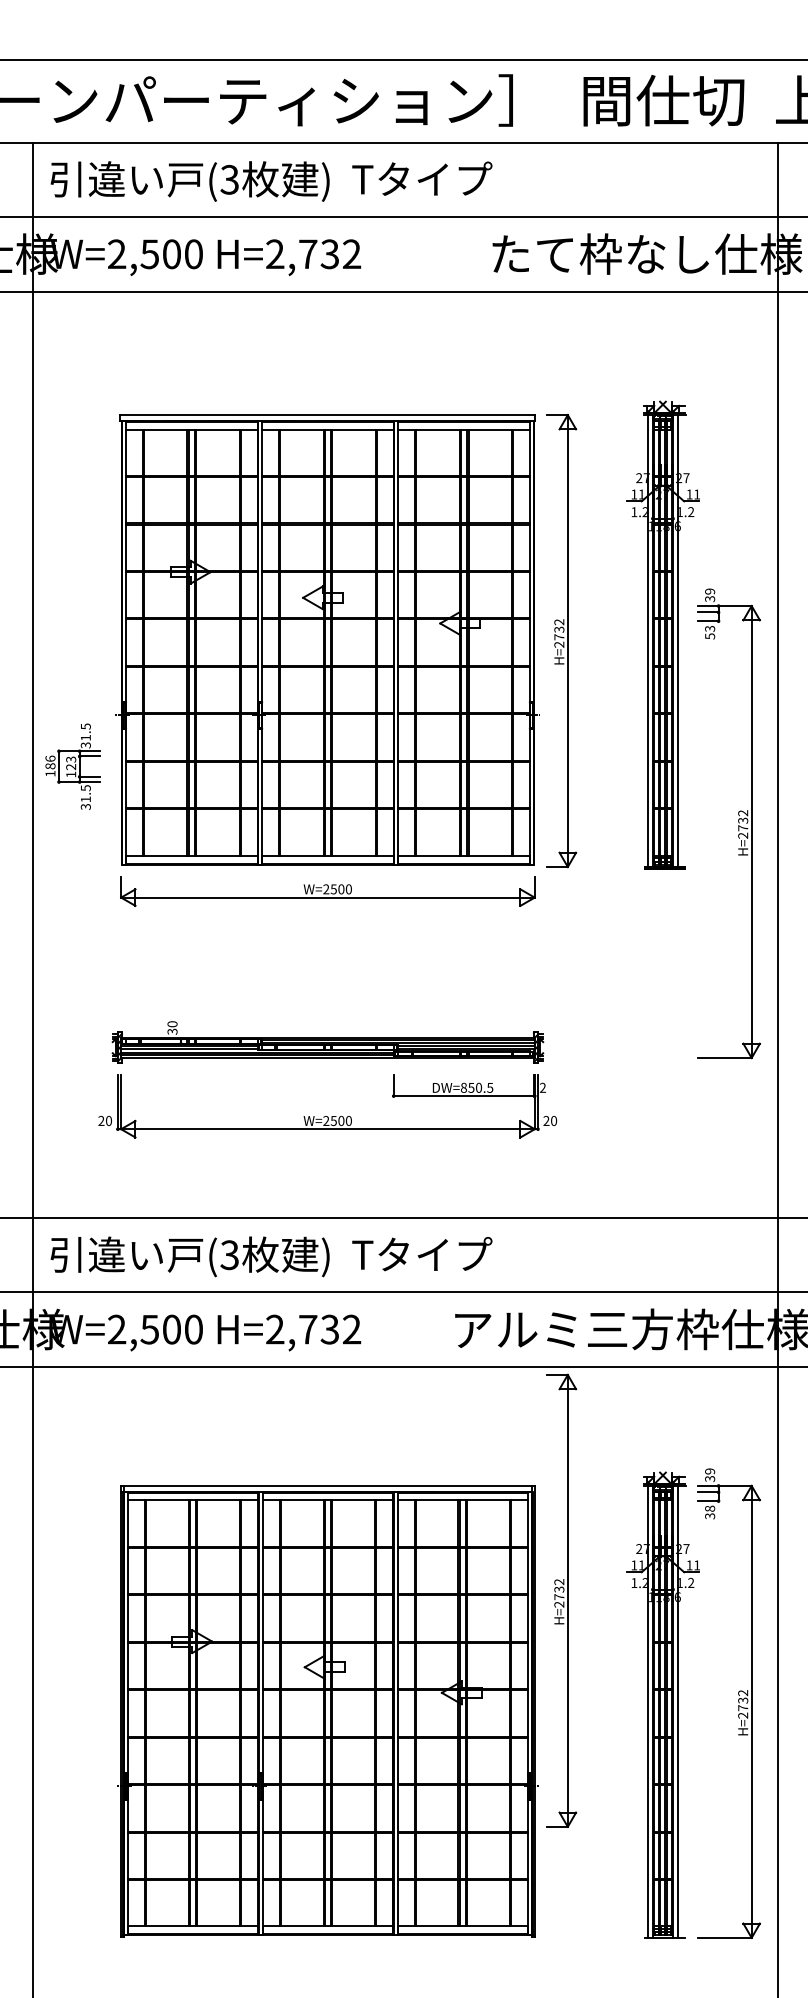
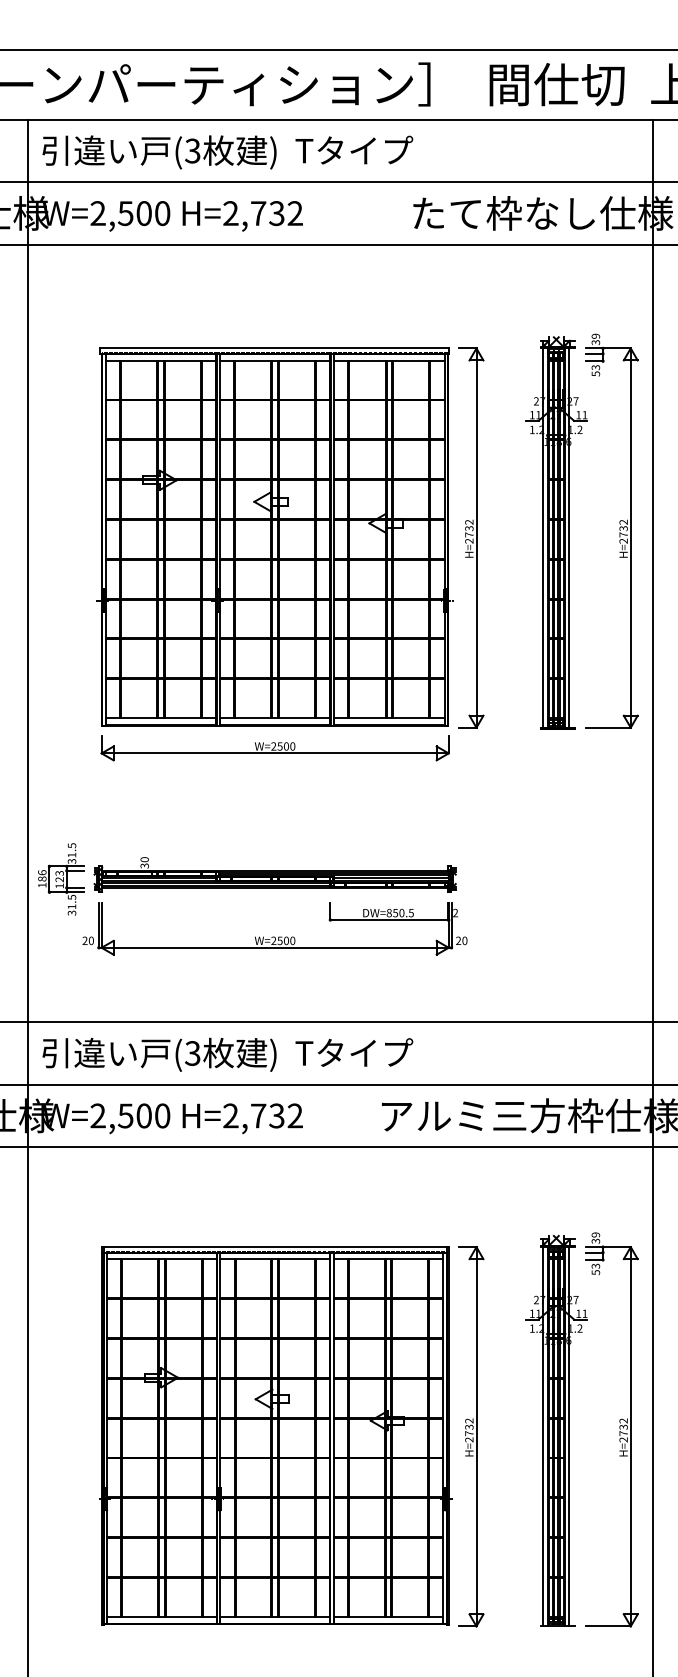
part: (72, 766) -> (60, 879), moved
part: (738, 822) -> (619, 530), moved
text: (709, 1511) -> (595, 1268), 38 -> 53
part: (561, 1600) -> (471, 1436), moved

